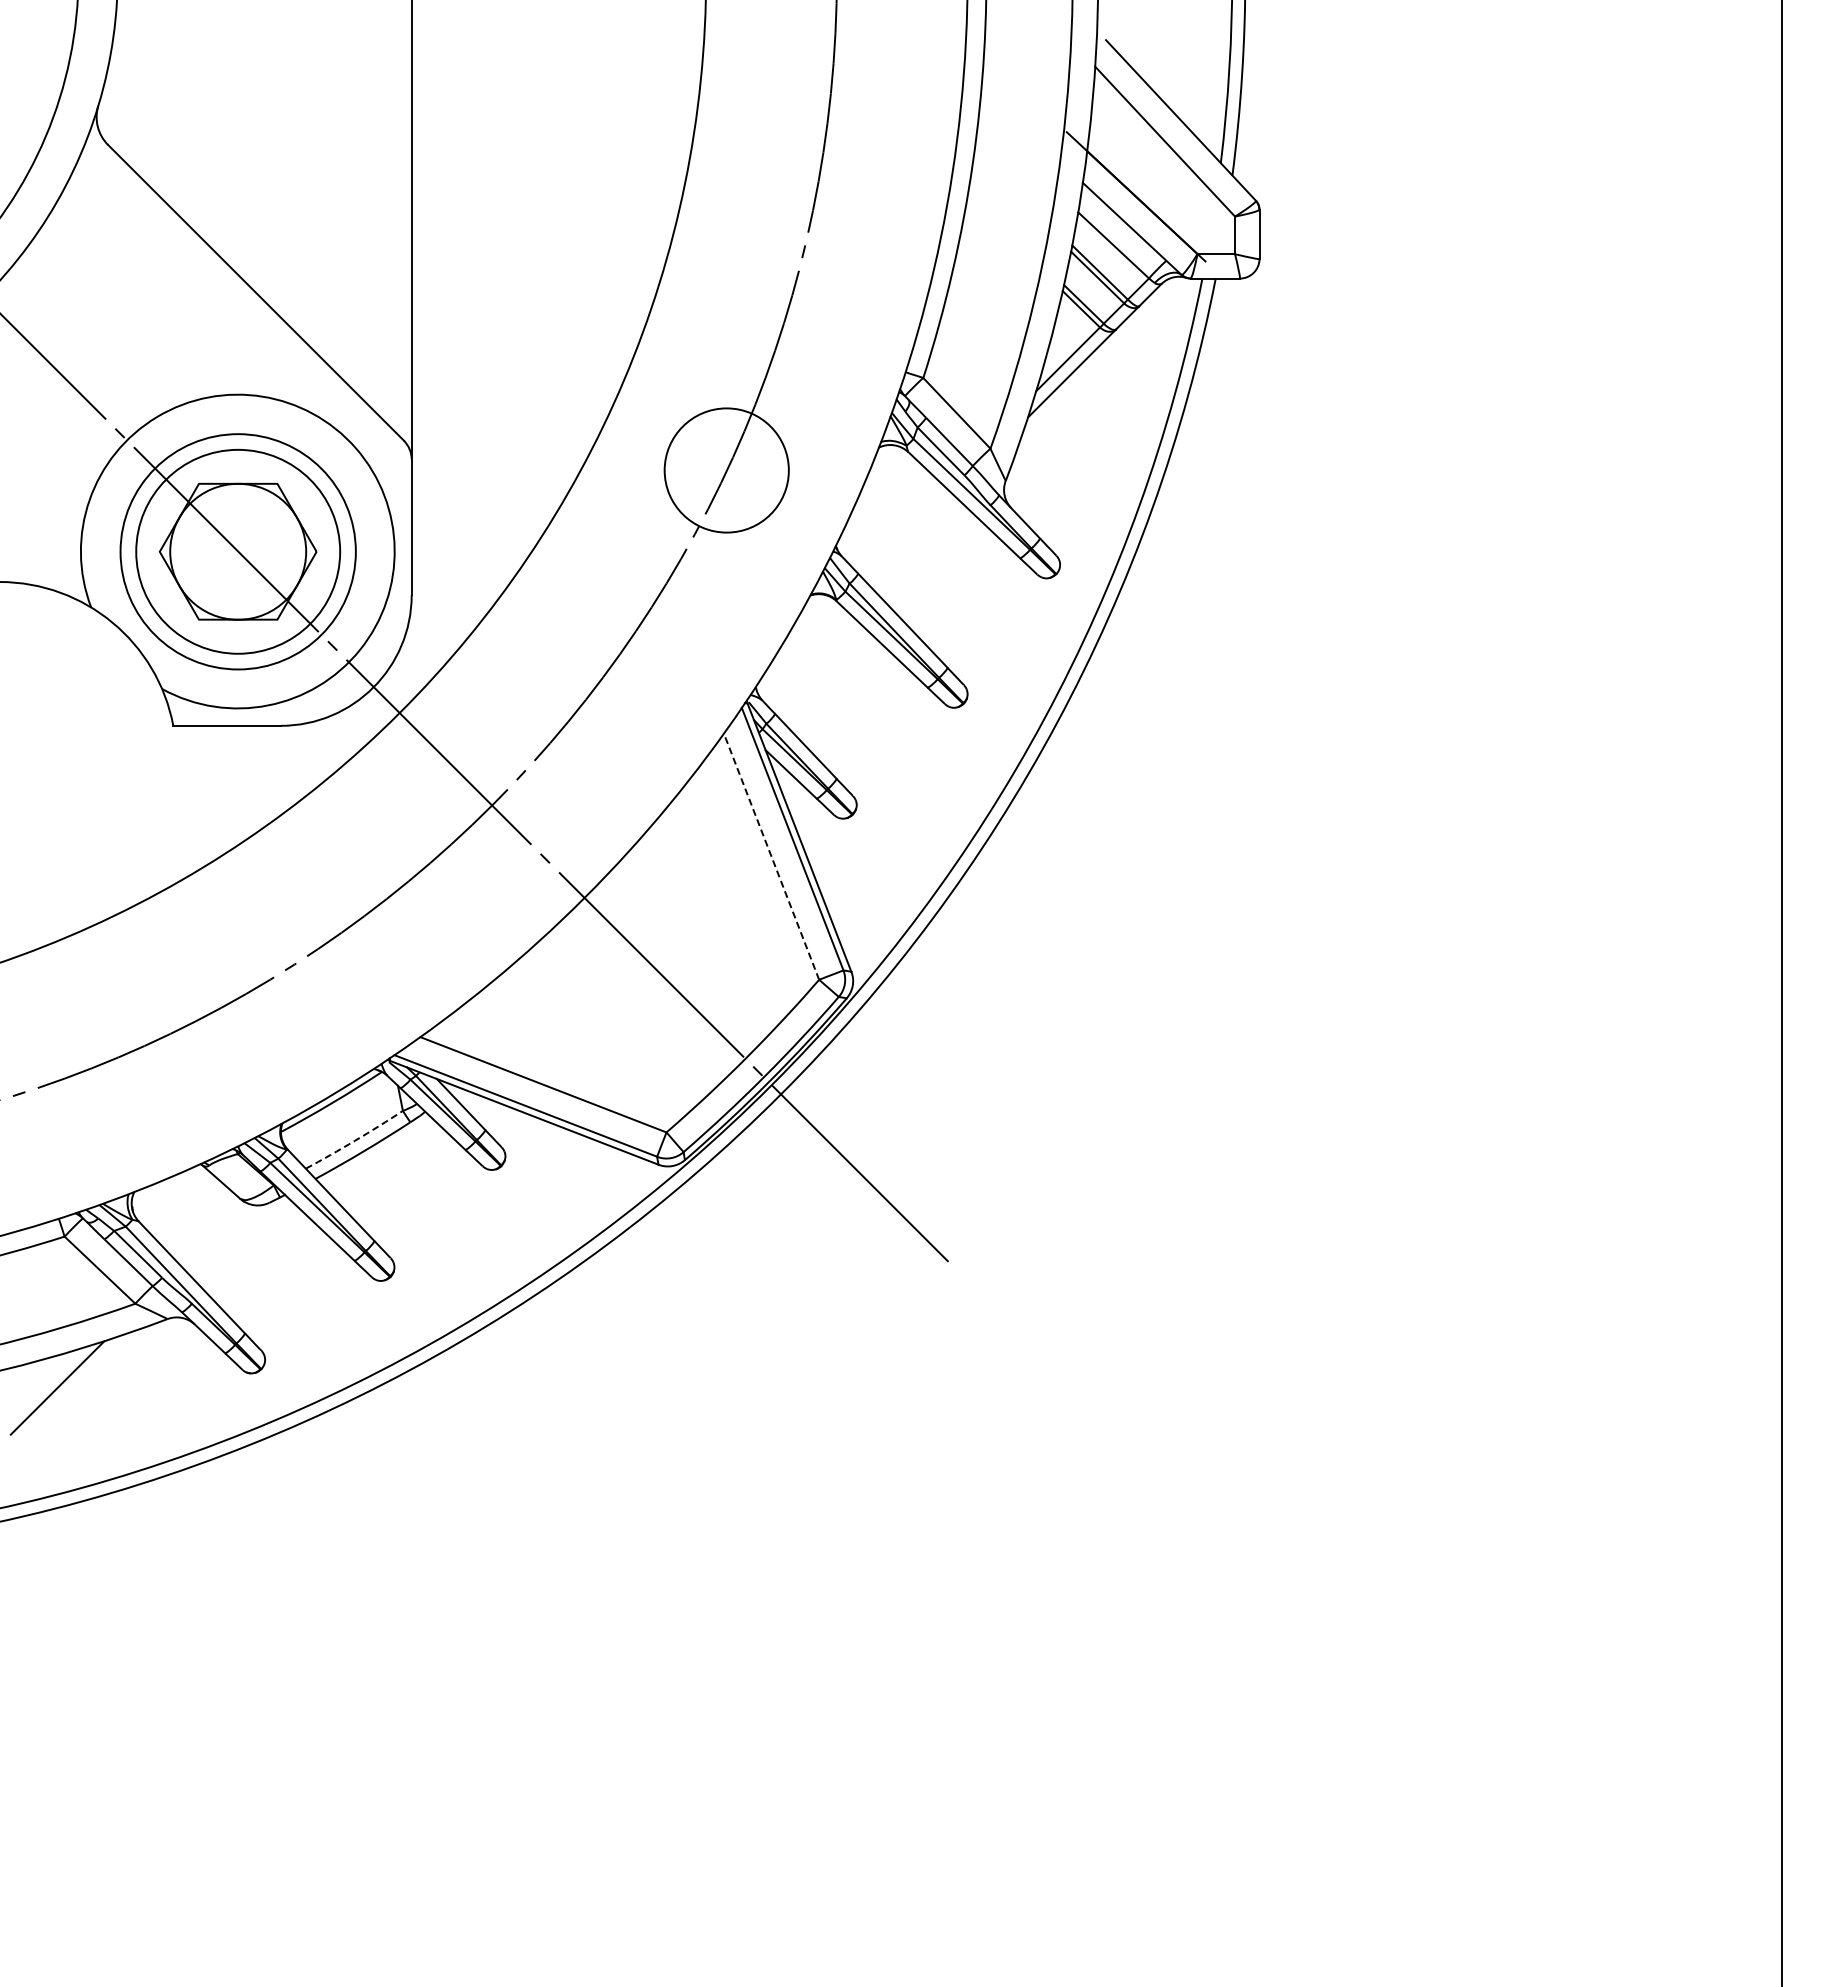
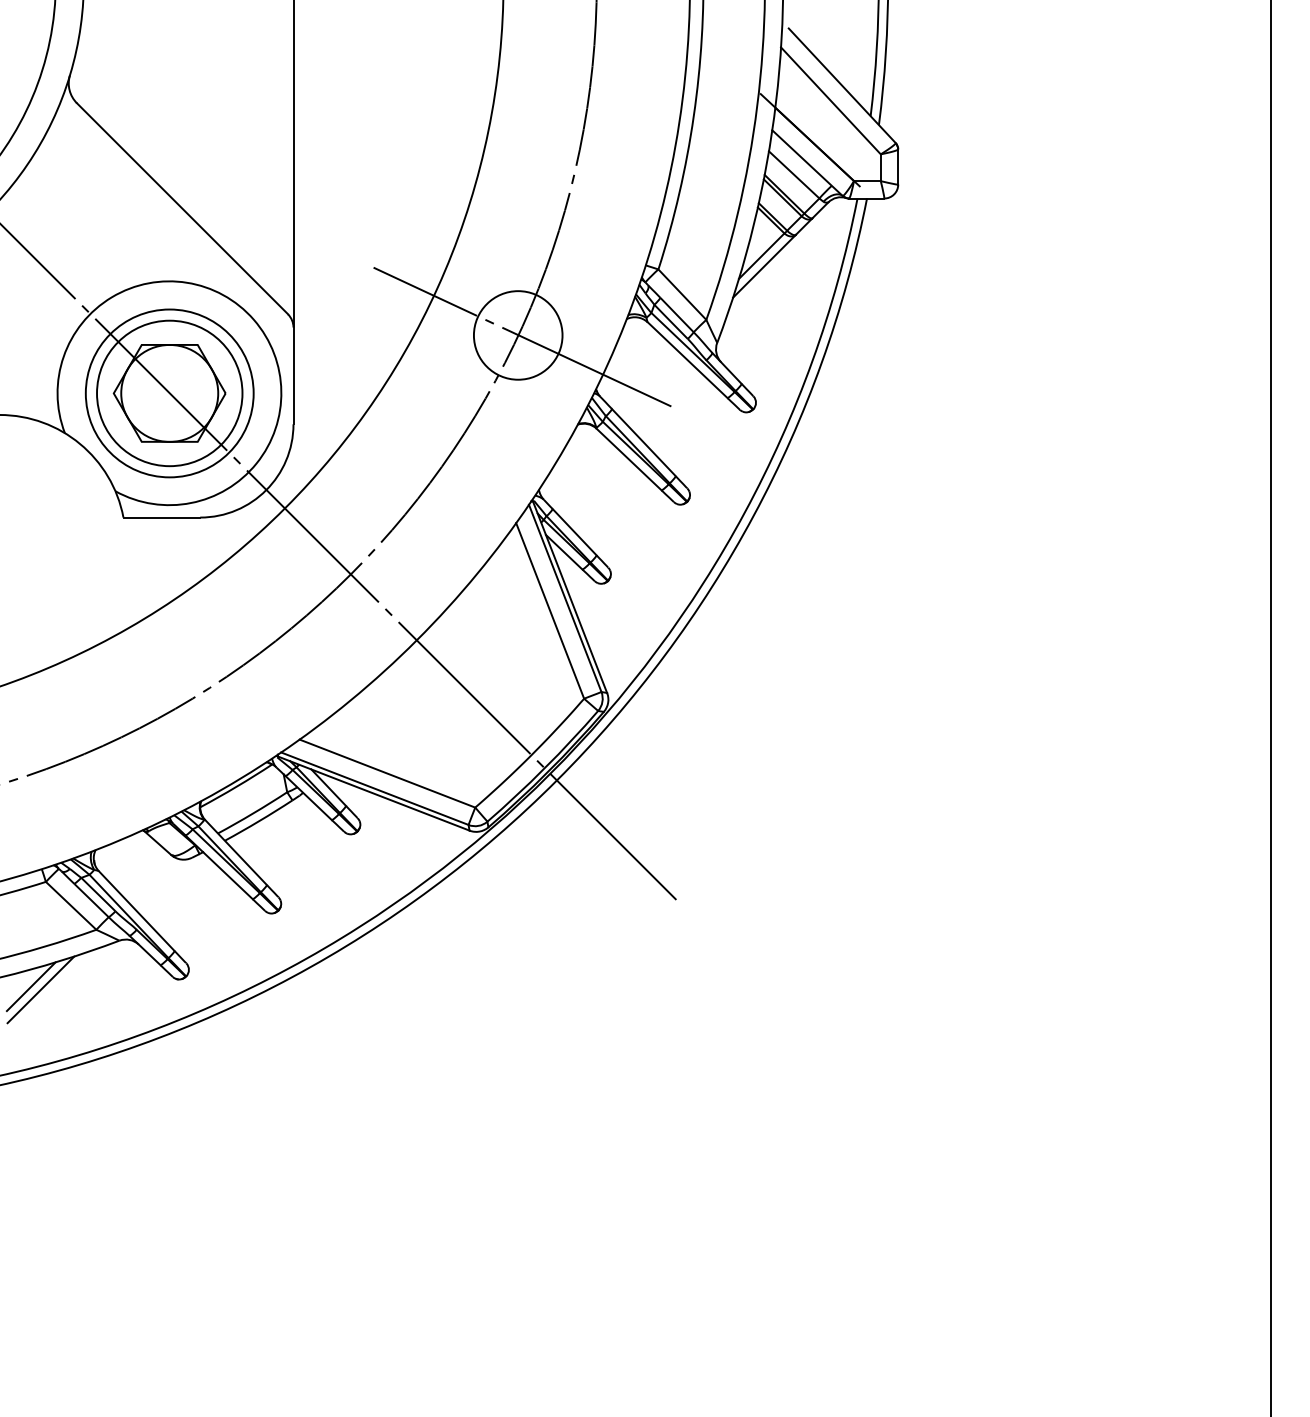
line: (732, 472) -> (522, 336), added
line: (771, 856) -> (550, 610), dashed -> solid
arc: (355, 1140) -> (253, 813), dashed -> solid
line: (43, 1383) -> (30, 986), added

